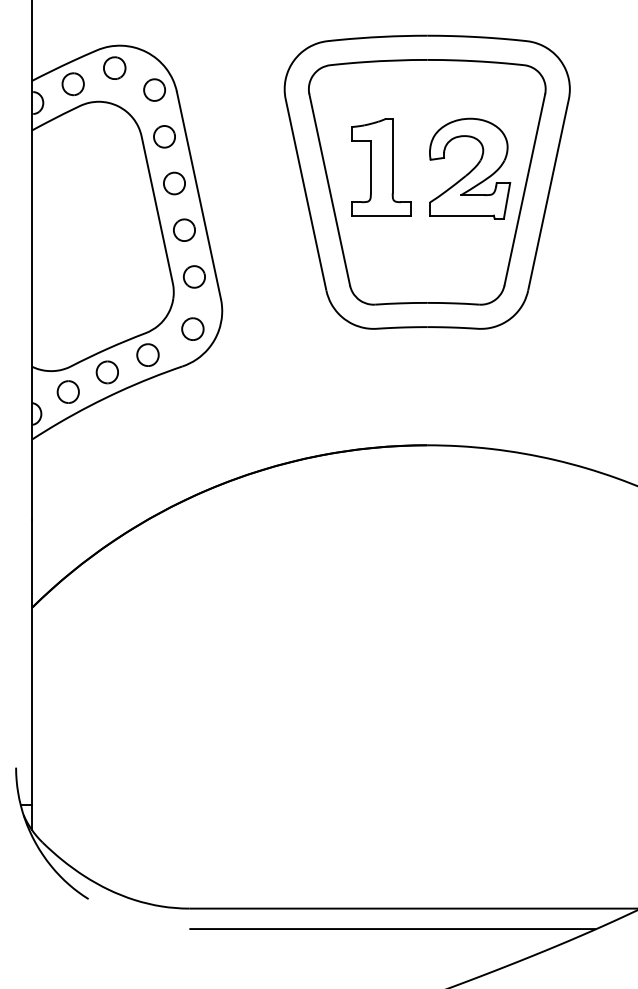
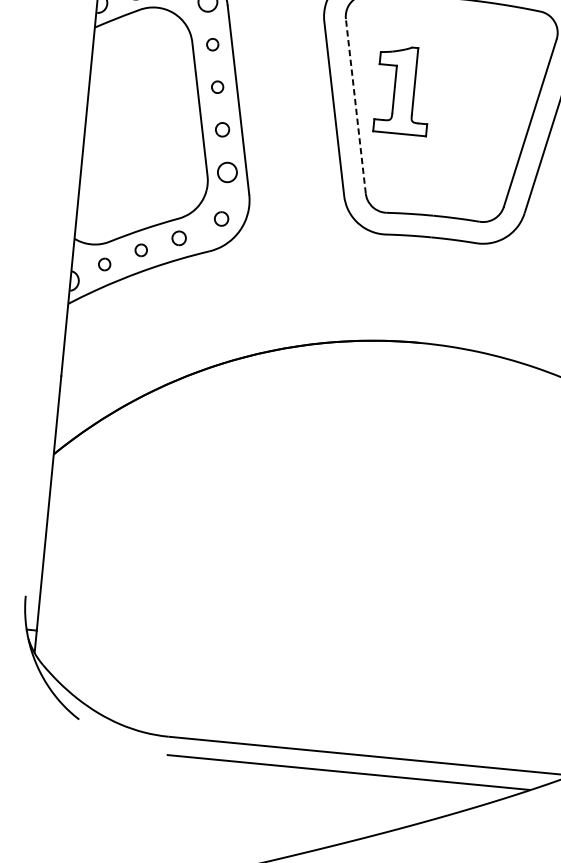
part: (164, 136) -> (212, 44), size x0.6
part: (470, 168) -> (483, 99), removed
part: (174, 183) -> (217, 87), size x0.6
line: (329, 189) -> (355, 105), solid -> dashed
part: (184, 229) -> (222, 129), size x0.7
part: (192, 328) -> (221, 218), size x0.7
part: (147, 354) -> (178, 237), size x0.7
part: (106, 372) -> (140, 250), size x0.6
part: (67, 391) -> (104, 263), size x0.6

